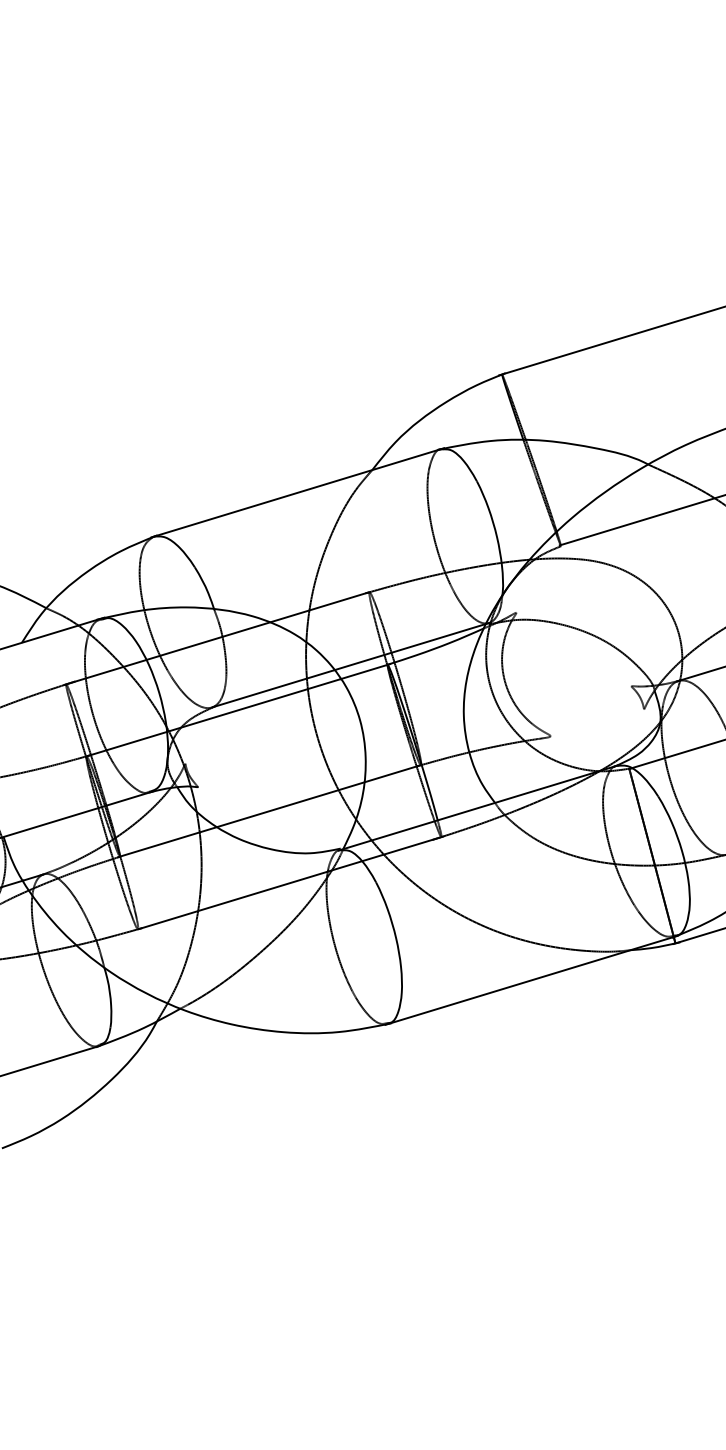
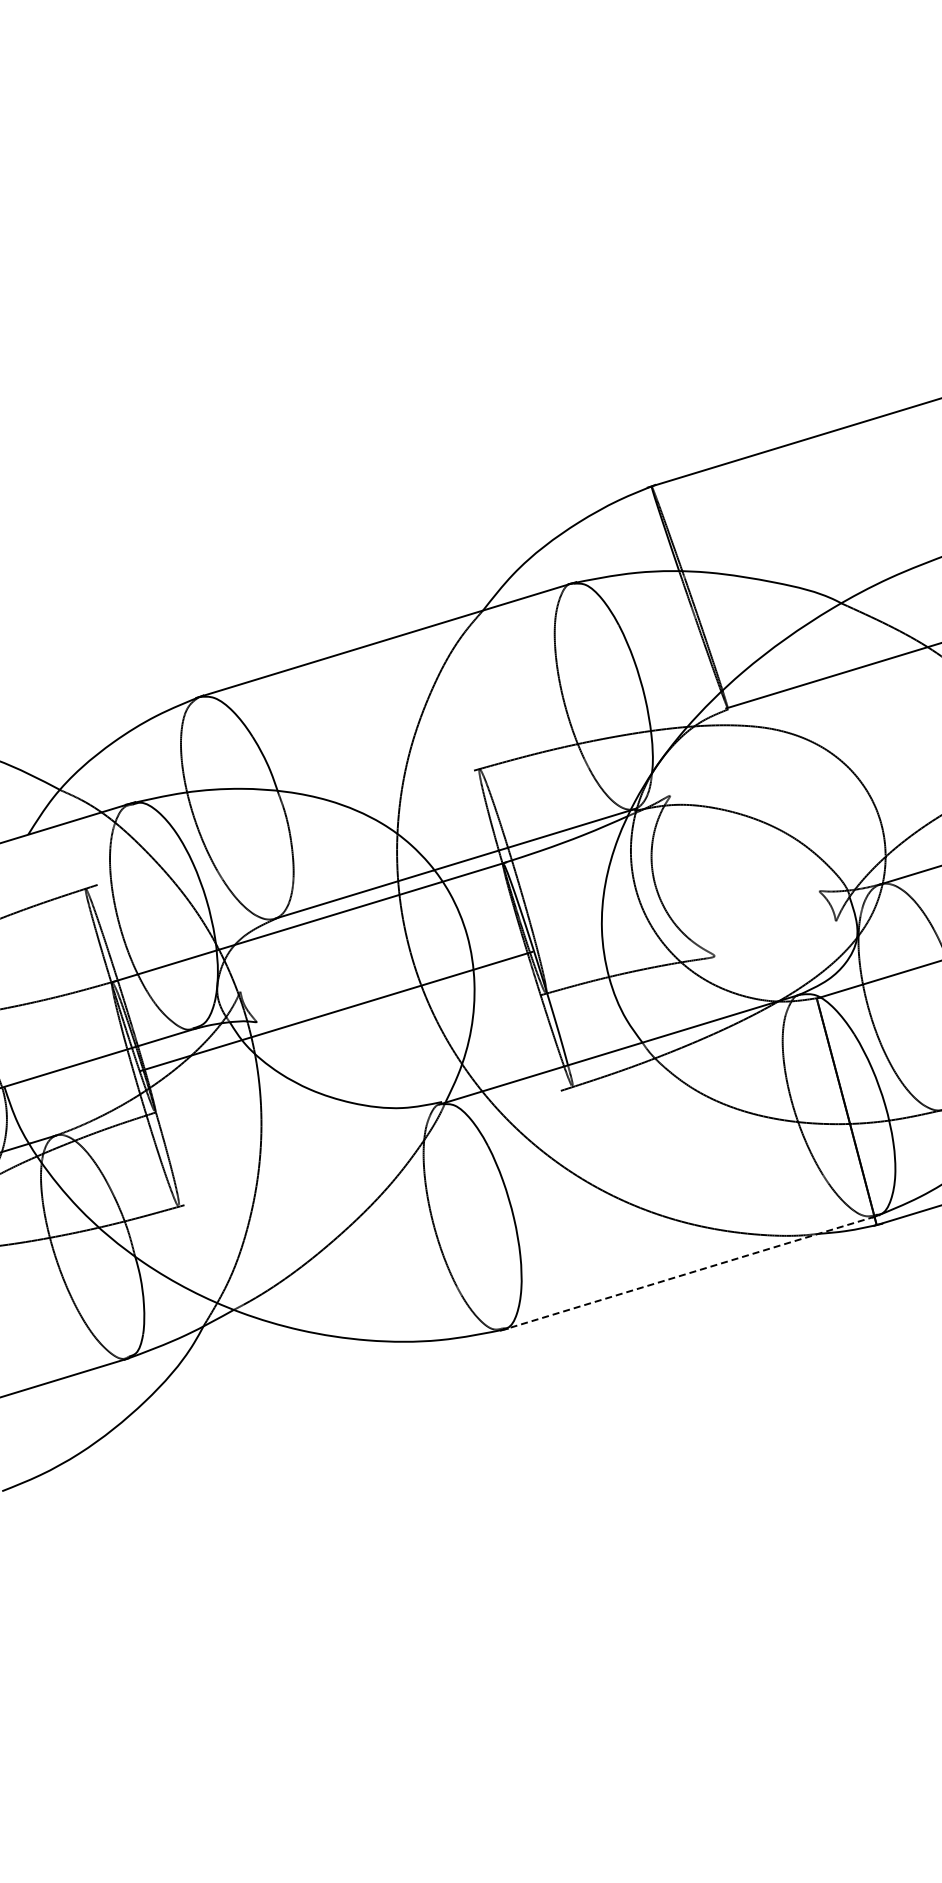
line: (216, 638) -> (280, 829), removed
line: (269, 811) -> (336, 1011), moved
line: (290, 882) -> (377, 1146), removed
line: (532, 979) -> (690, 1272), solid -> dashed

